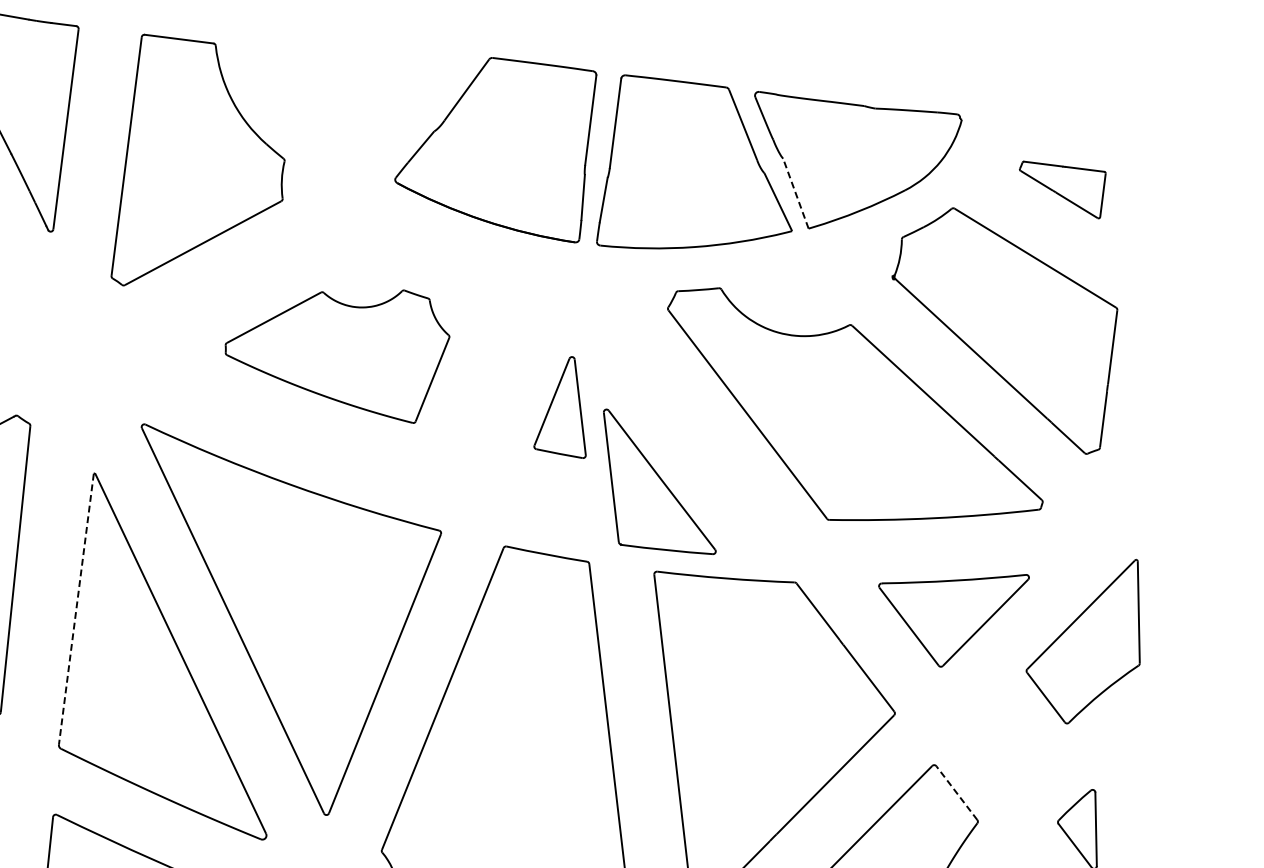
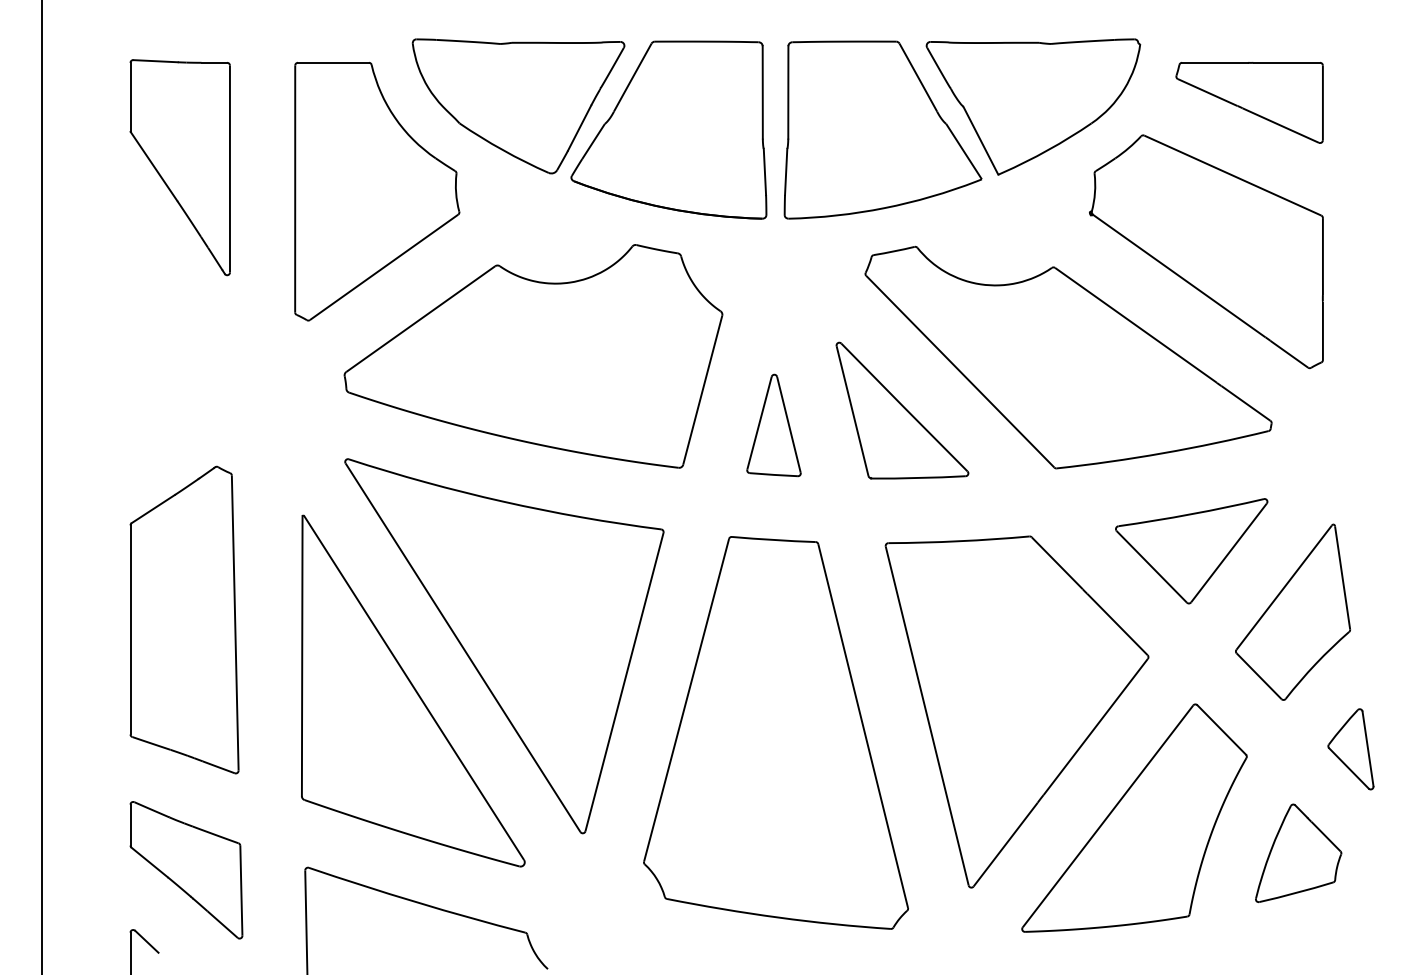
part: (352, 104) -> (518, 106), added
part: (1060, 189) -> (1249, 102), size x1.67
line: (795, 193) -> (980, 140), dashed -> solid
part: (336, 347) -> (533, 356), size x1.67
part: (565, 406) -> (773, 425), moved
part: (659, 482) -> (902, 410), moved
line: (76, 609) -> (302, 656), dashed -> solid
part: (1087, 639) -> (1293, 611), moved
line: (956, 792) -> (1221, 729), dashed -> solid

